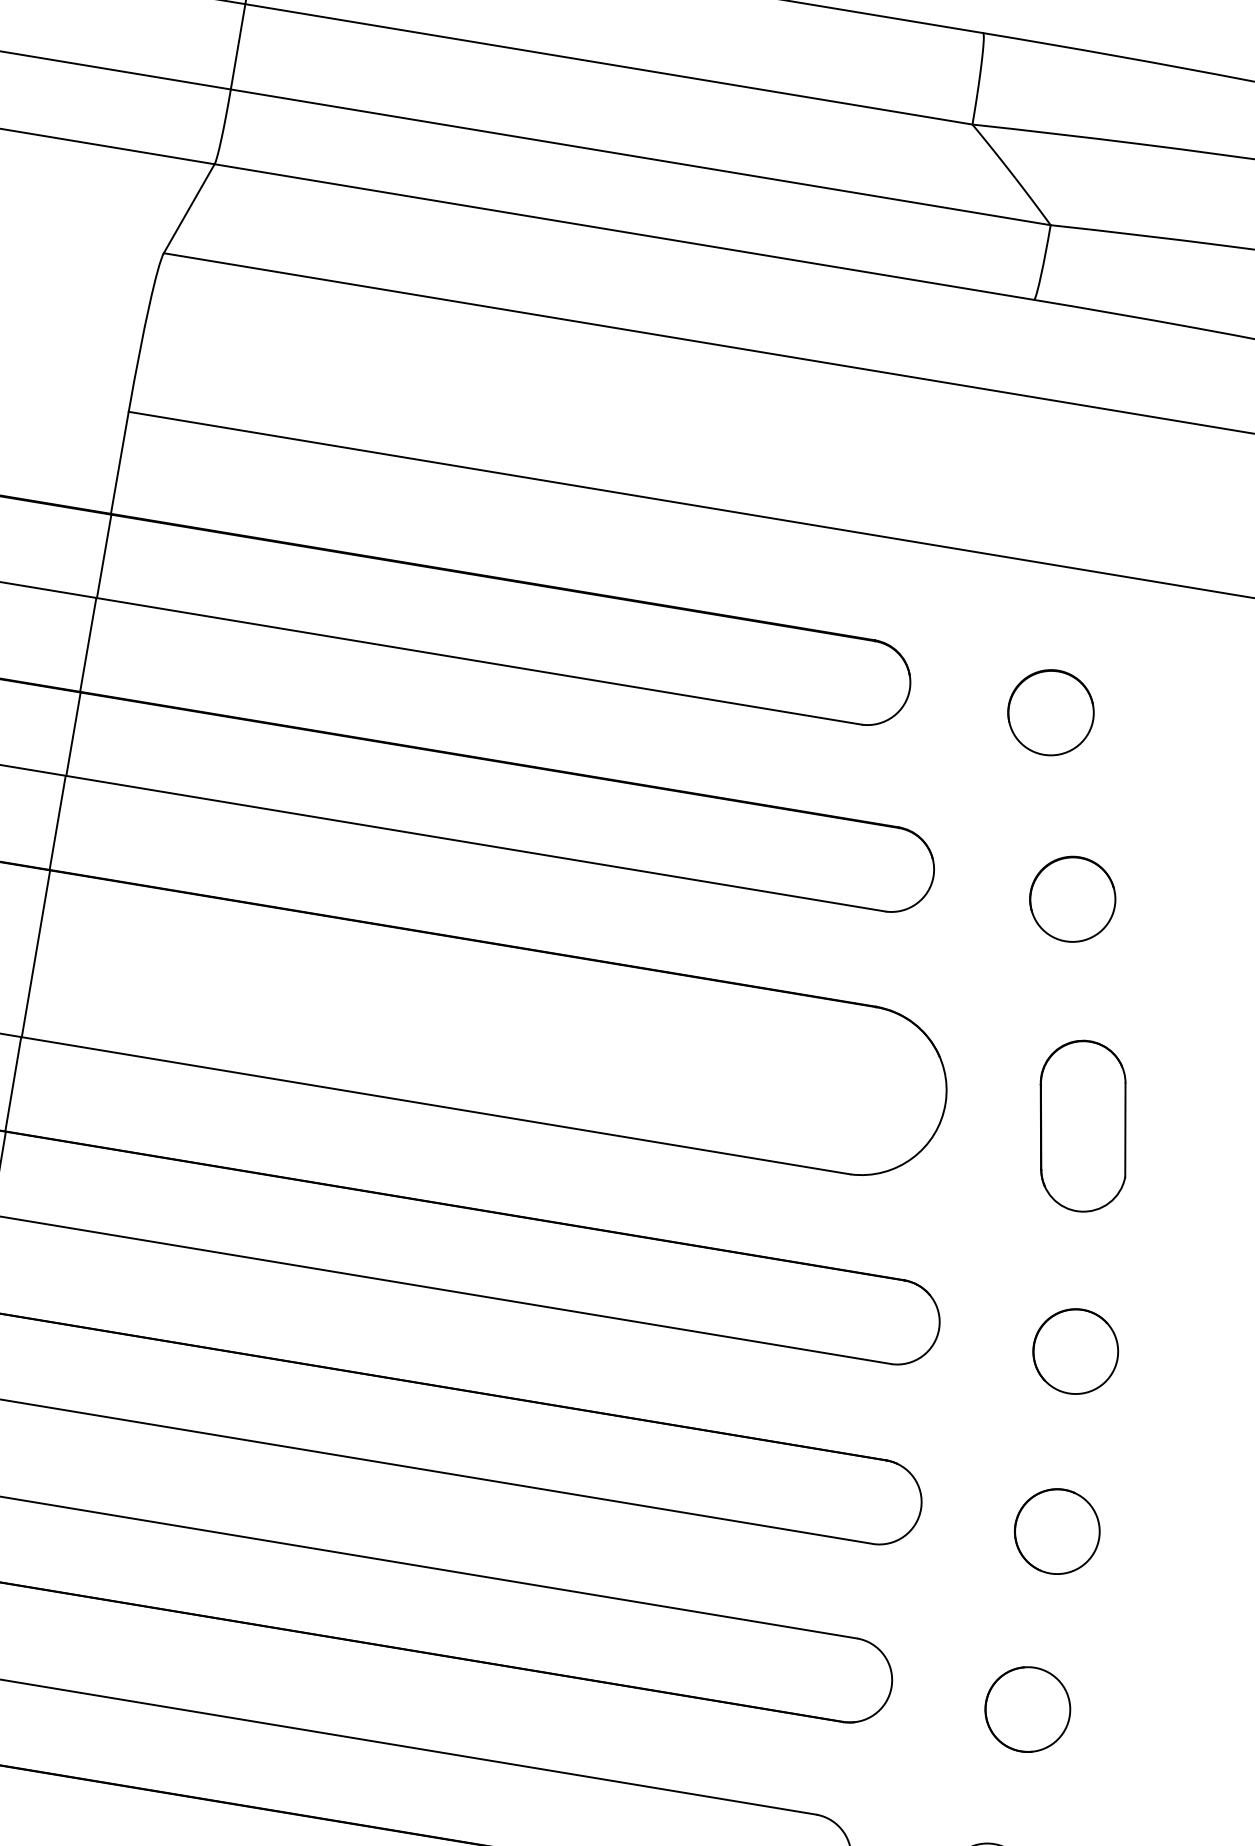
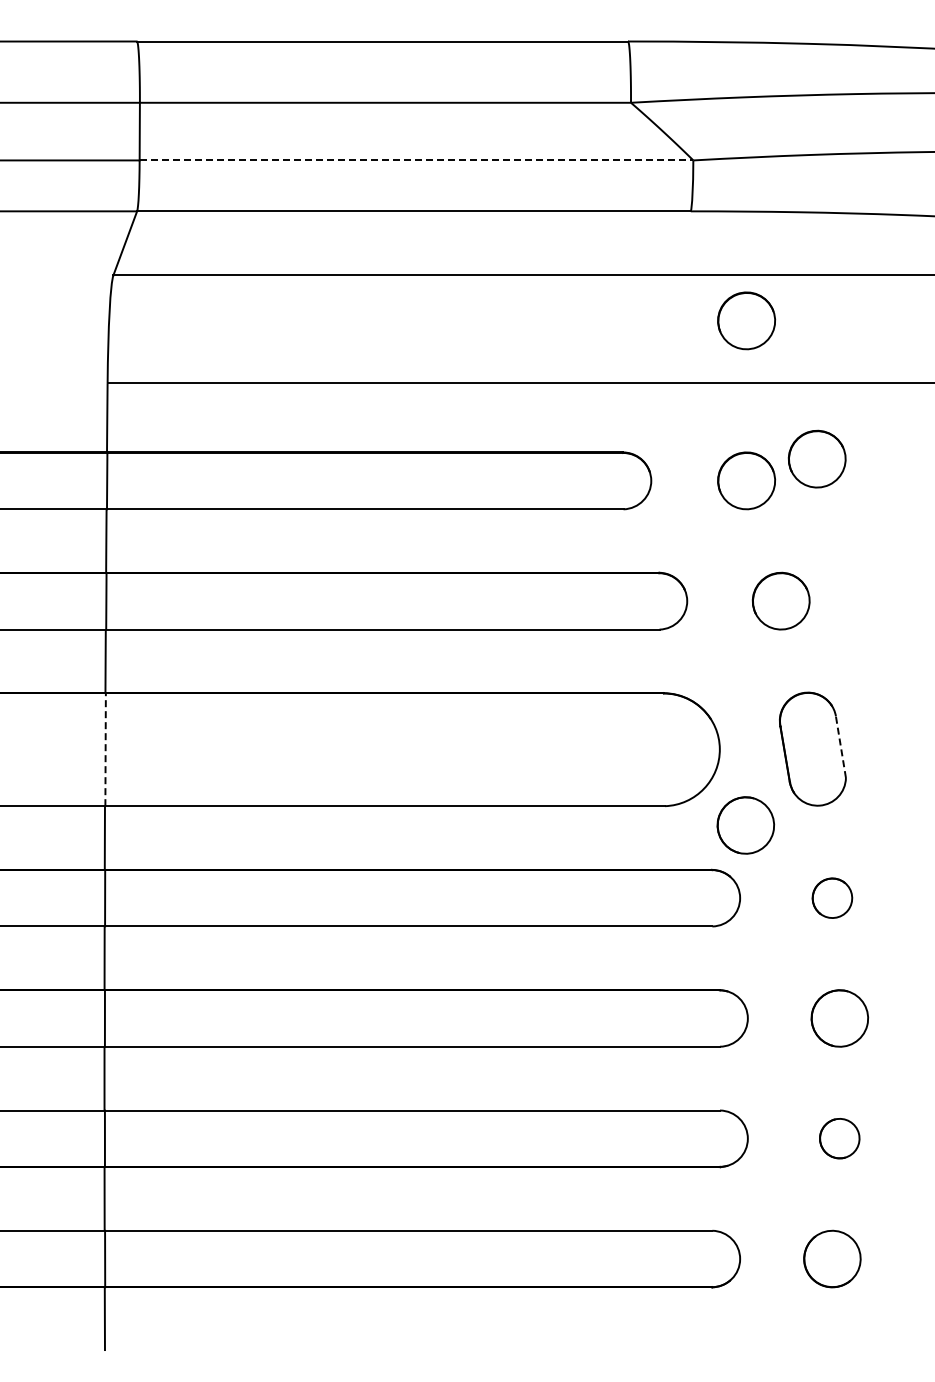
line: (640, 157) -> (416, 160), solid -> dashed
part: (1090, 475) -> (746, 320), added
part: (1159, 696) -> (816, 458), added
line: (35, 953) -> (105, 749), solid -> dashed
line: (1124, 1129) -> (840, 746), solid -> dashed
part: (964, 1222) -> (745, 825), added
part: (1075, 1352) -> (832, 898), size x0.7
part: (1027, 1709) -> (839, 1138), size x0.7

